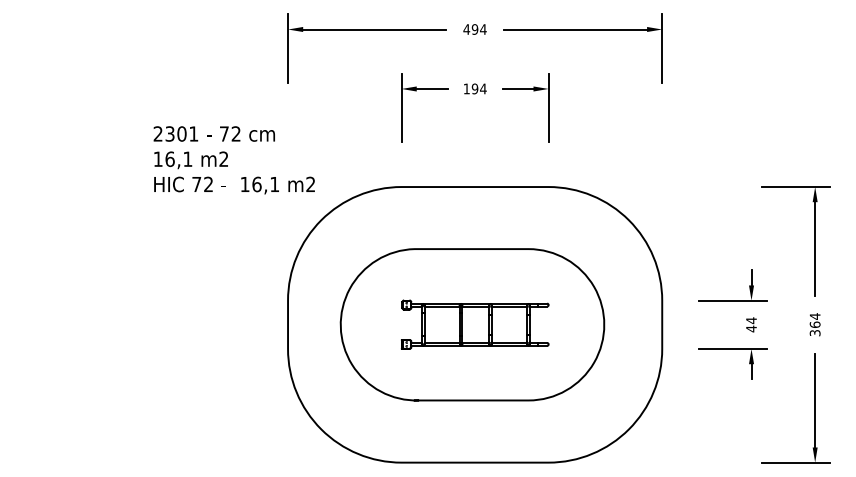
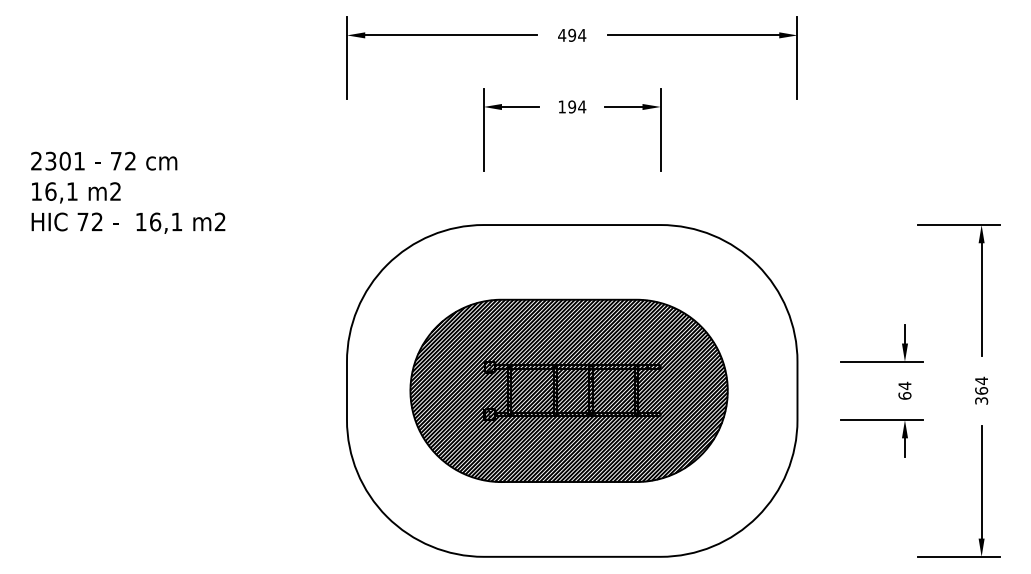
text: (233, 160) -> (127, 193), moved
hatch: (472, 324) -> (569, 390), added
text: (751, 328) -> (904, 395), 44 -> 64

